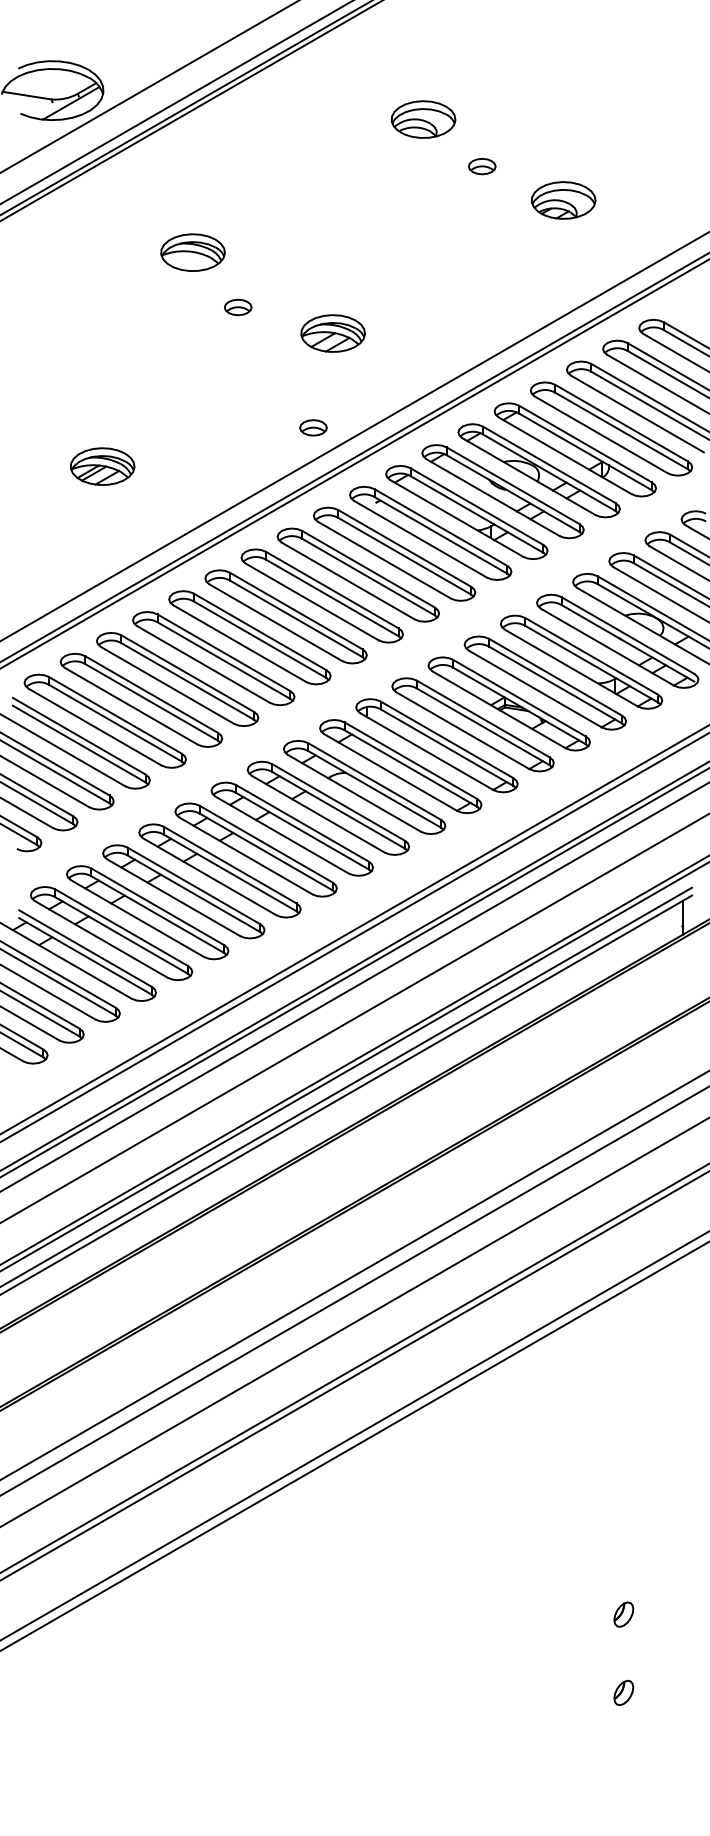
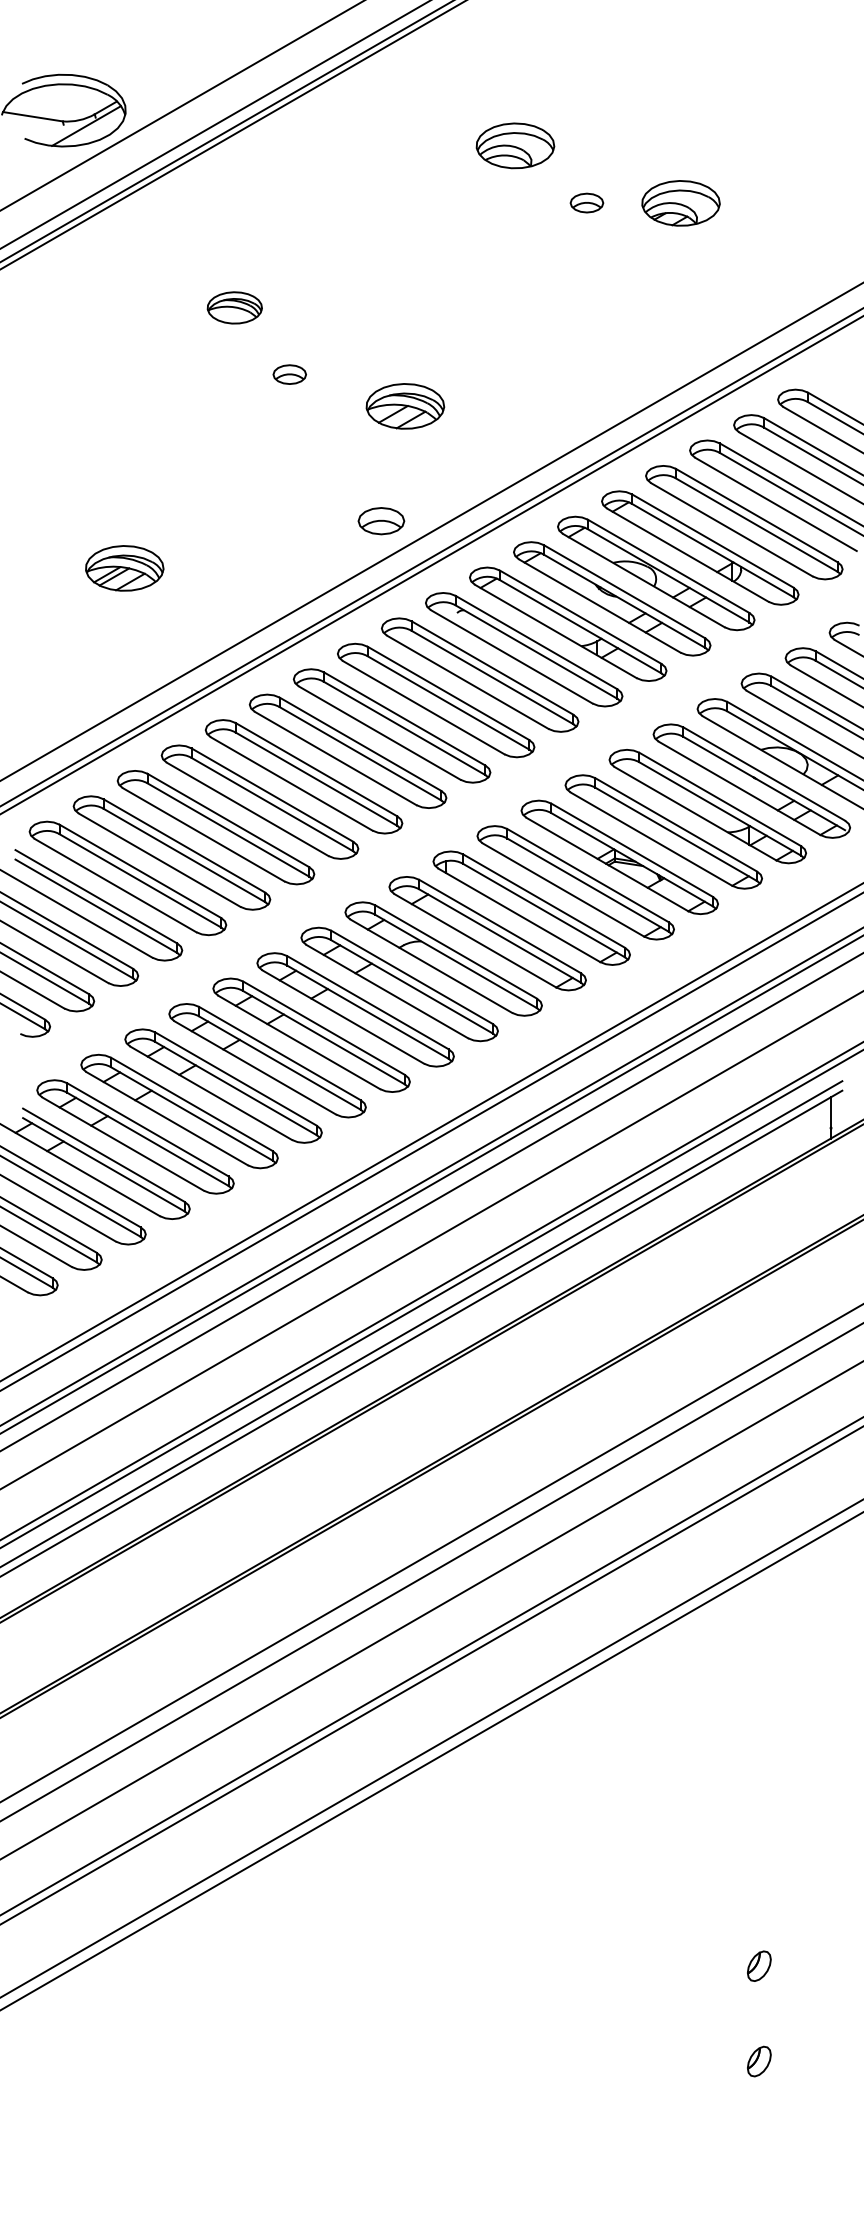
part: (563, 200) -> (680, 203), moved
part: (192, 252) -> (234, 307), size x0.7
part: (313, 428) -> (381, 521), size x1.4

